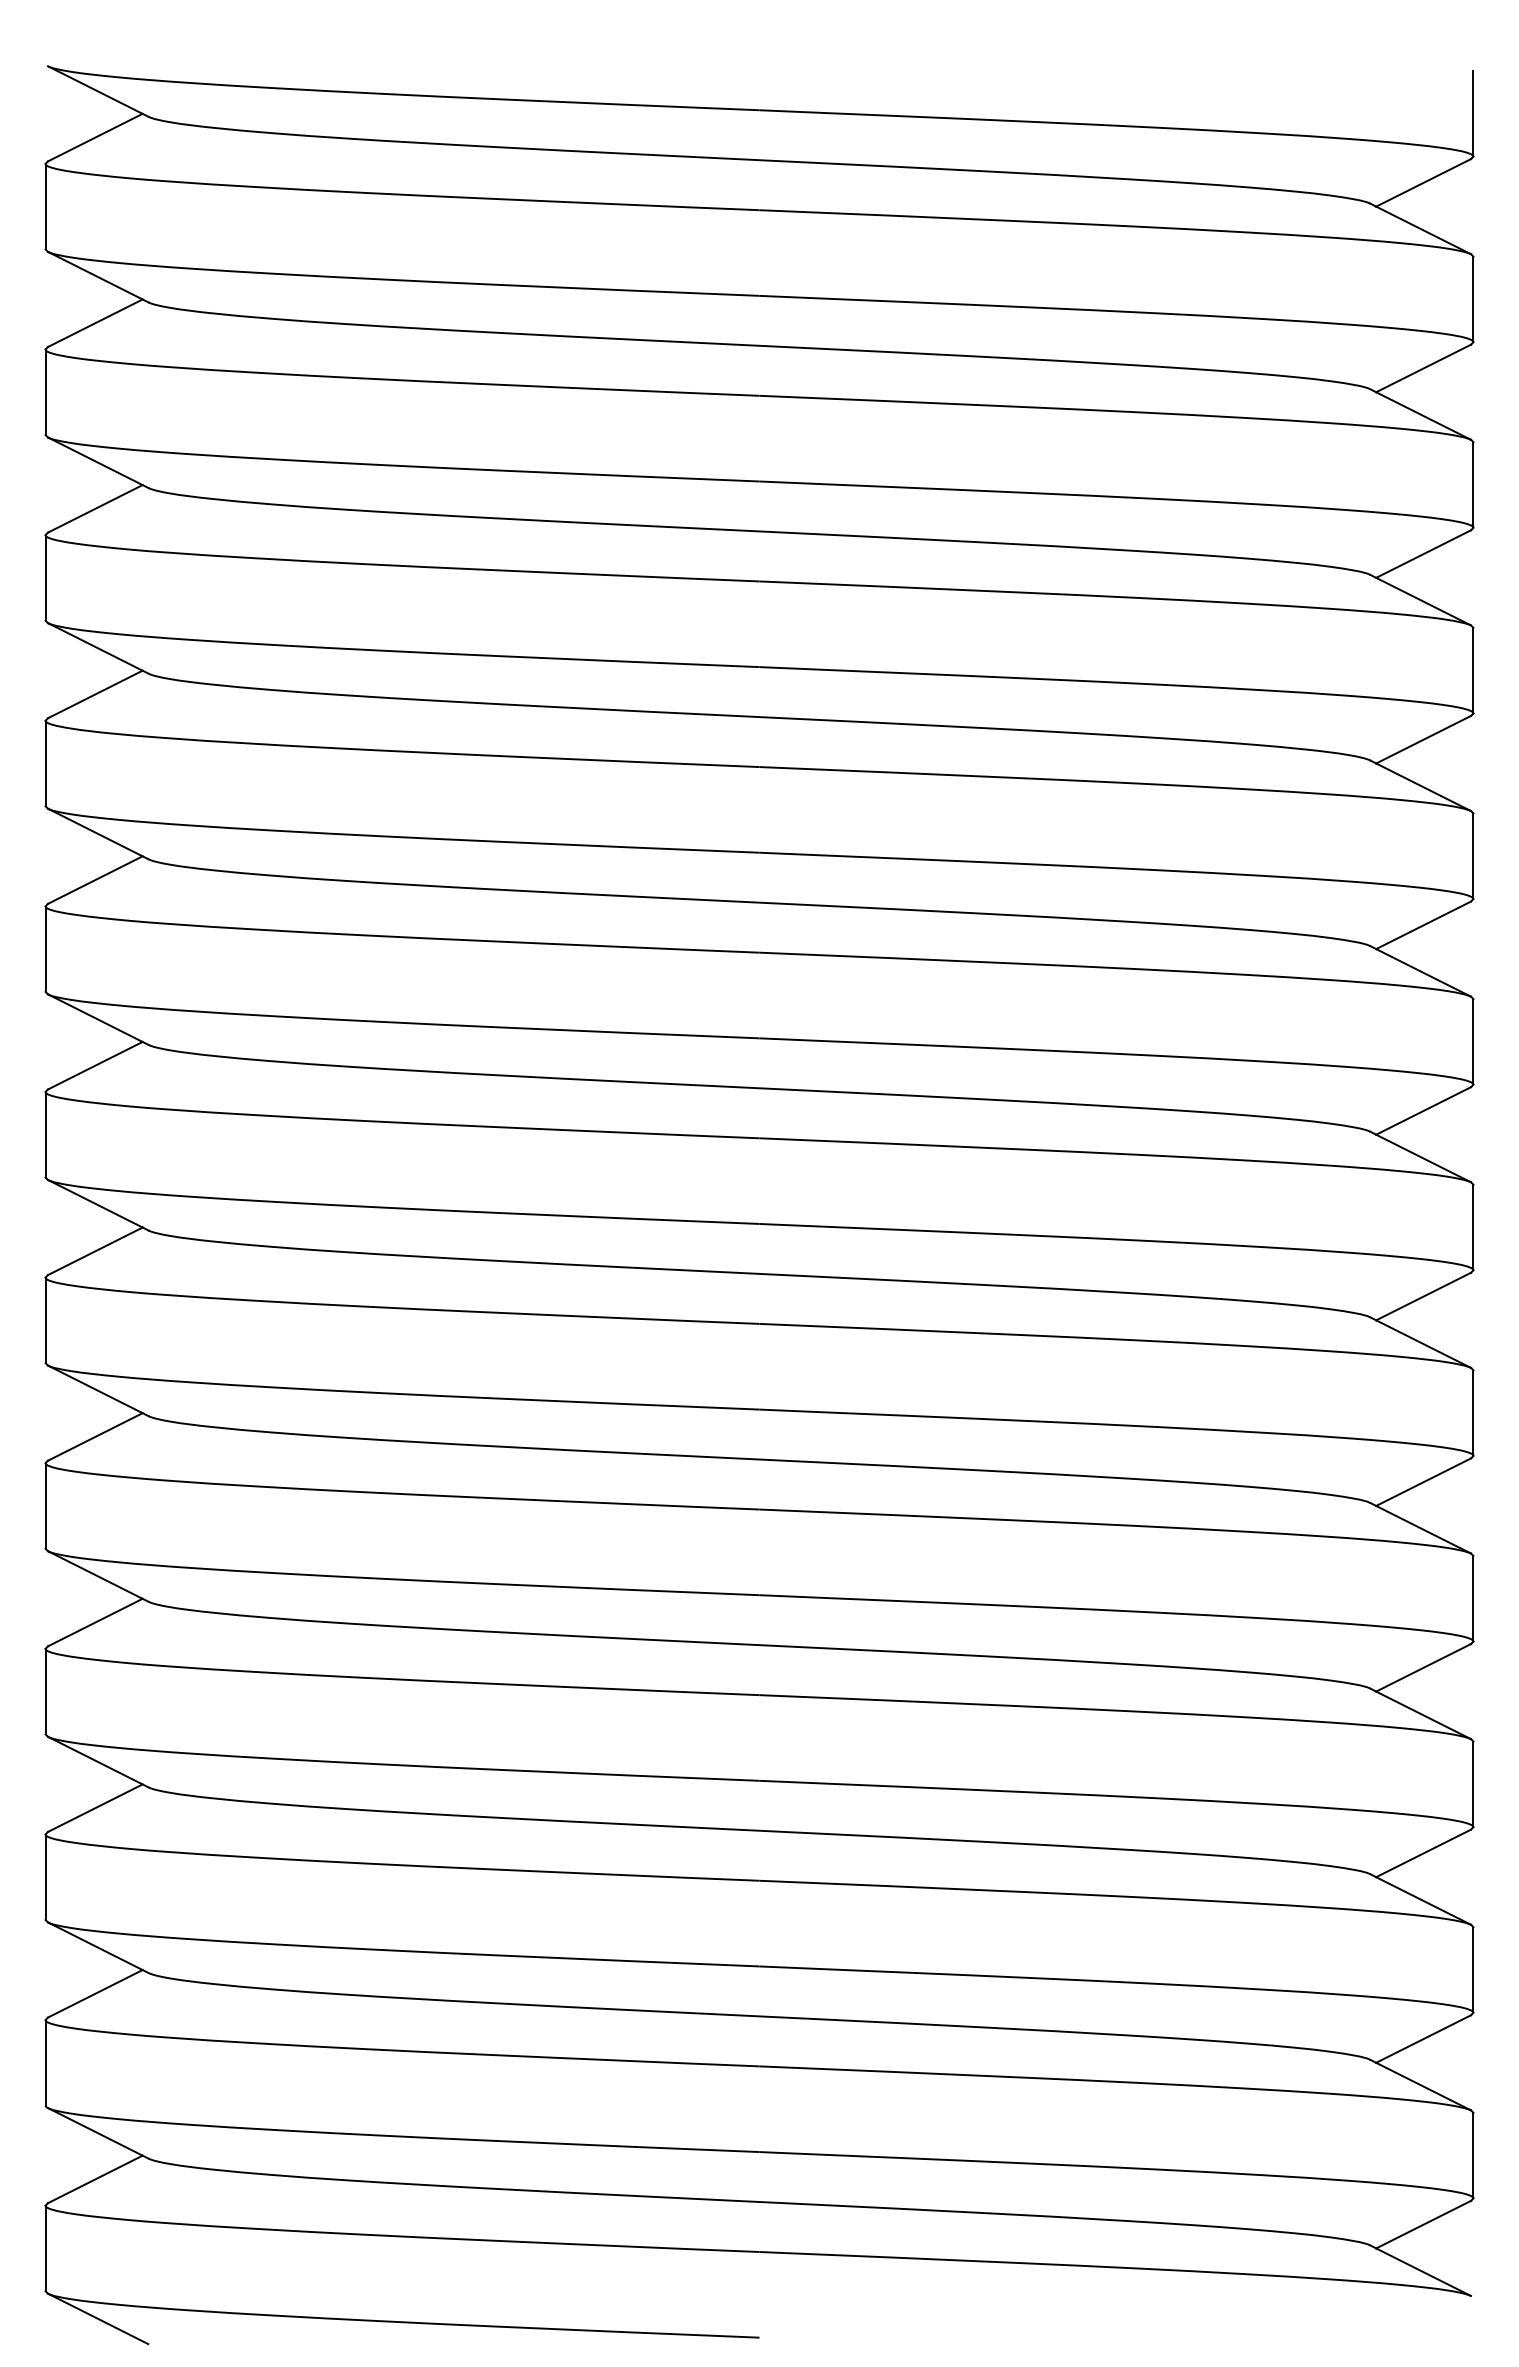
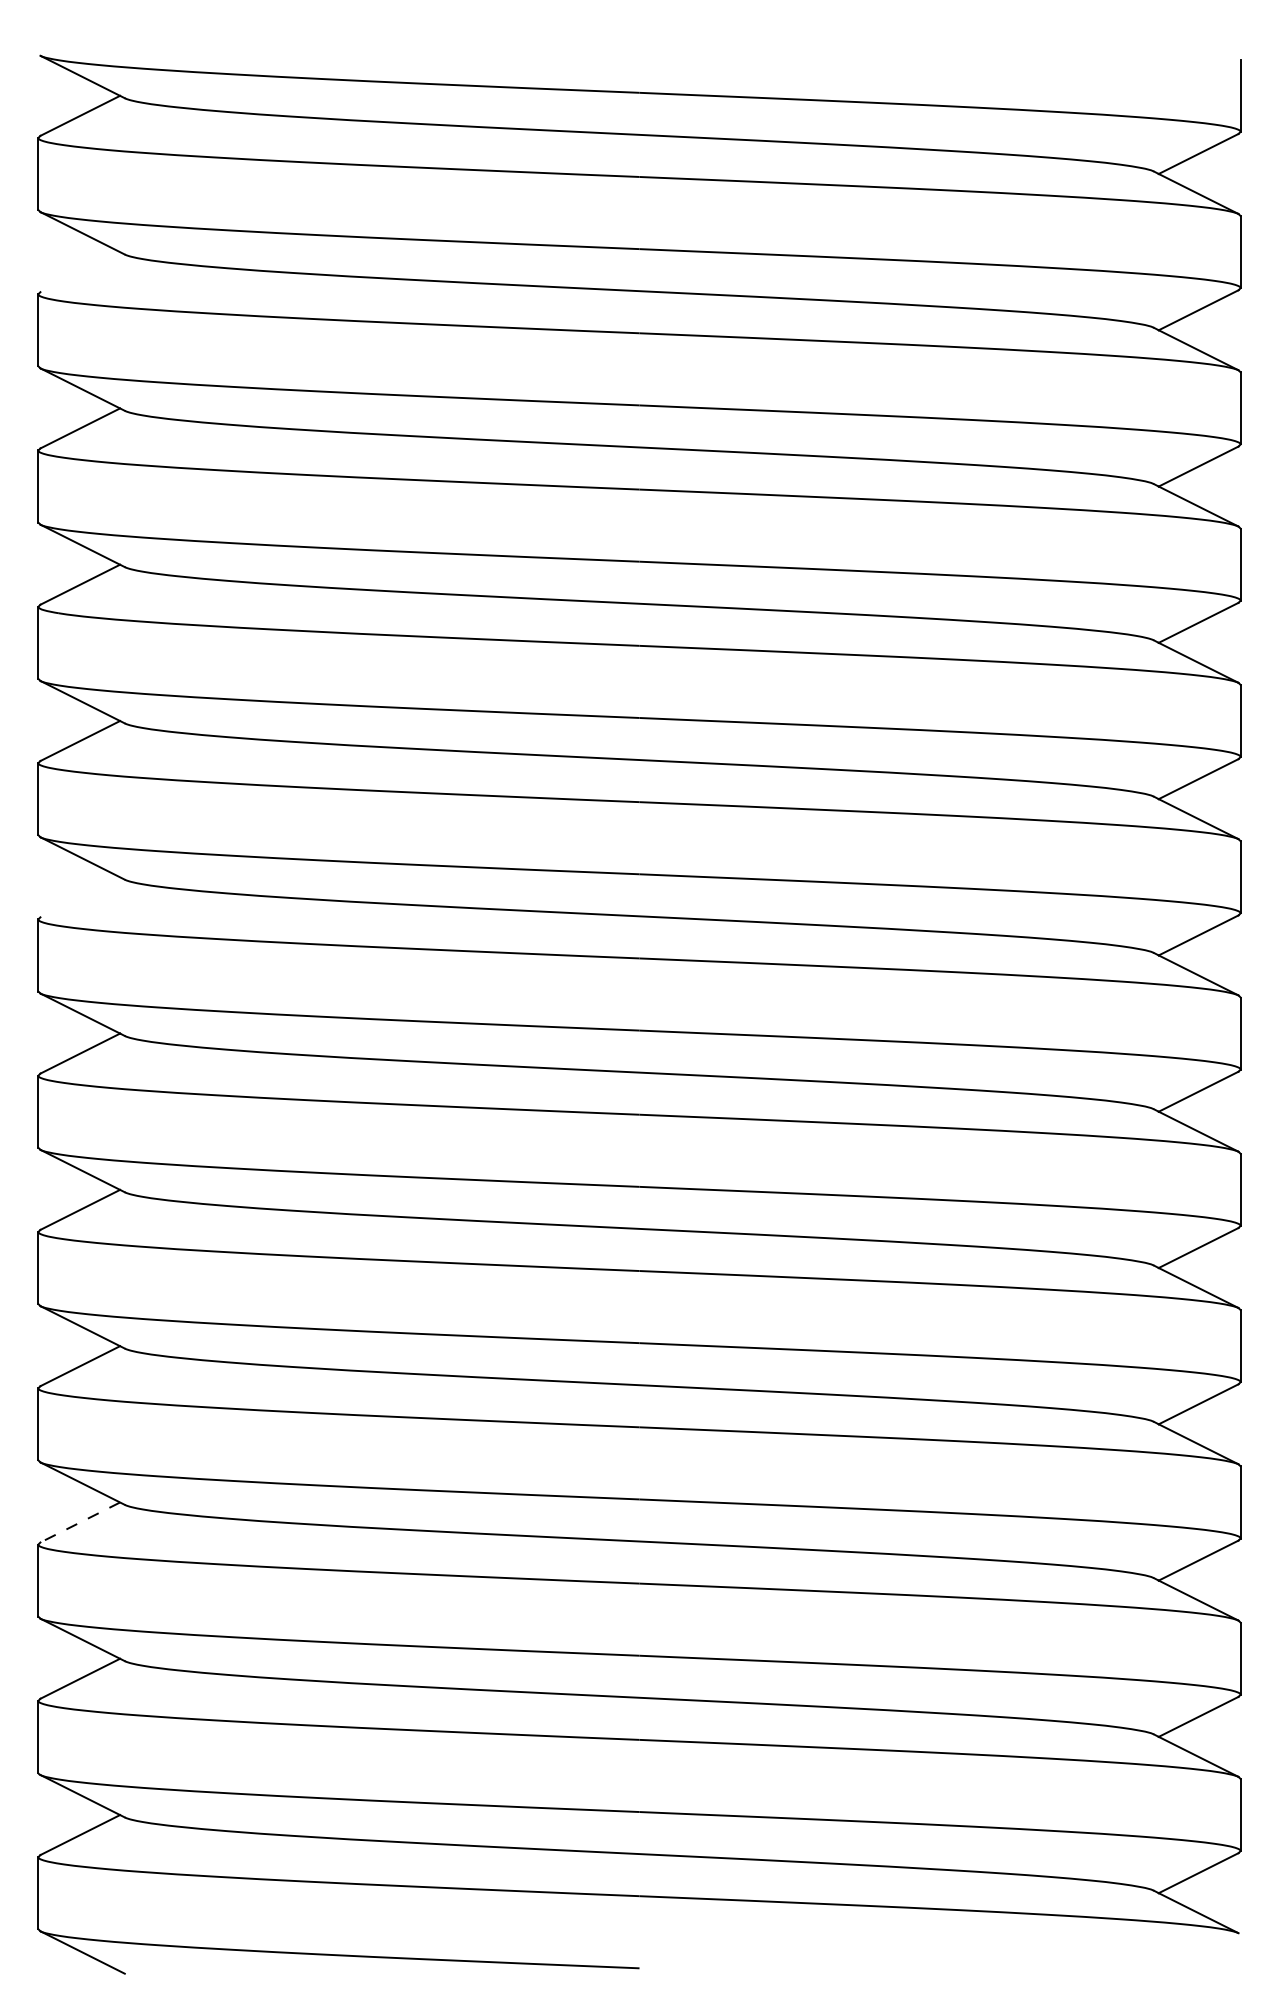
line: (95, 322) -> (80, 271), removed
line: (95, 1065) -> (80, 897), removed
line: (95, 1808) -> (80, 1522), solid -> dashed

